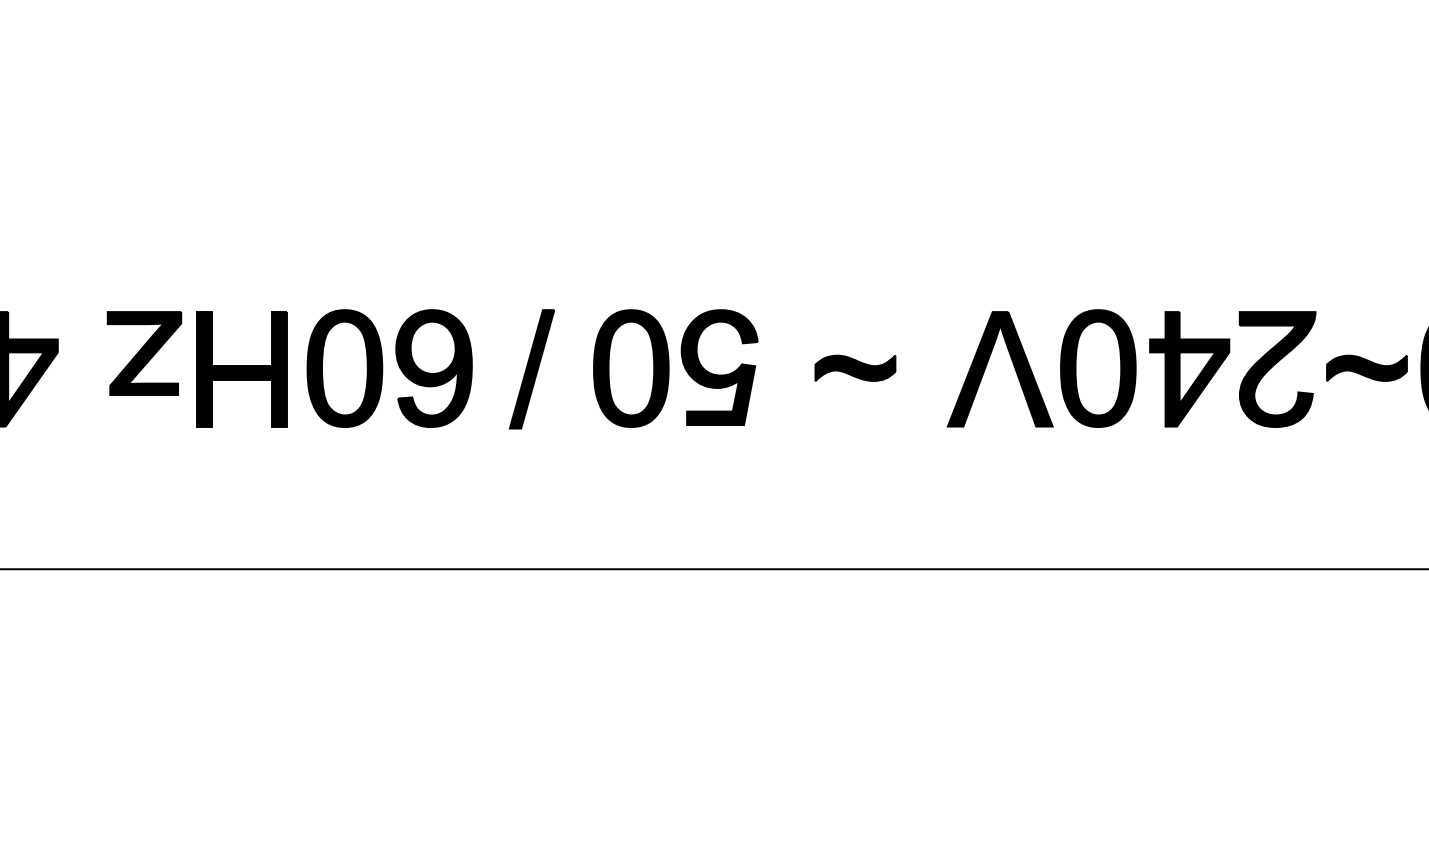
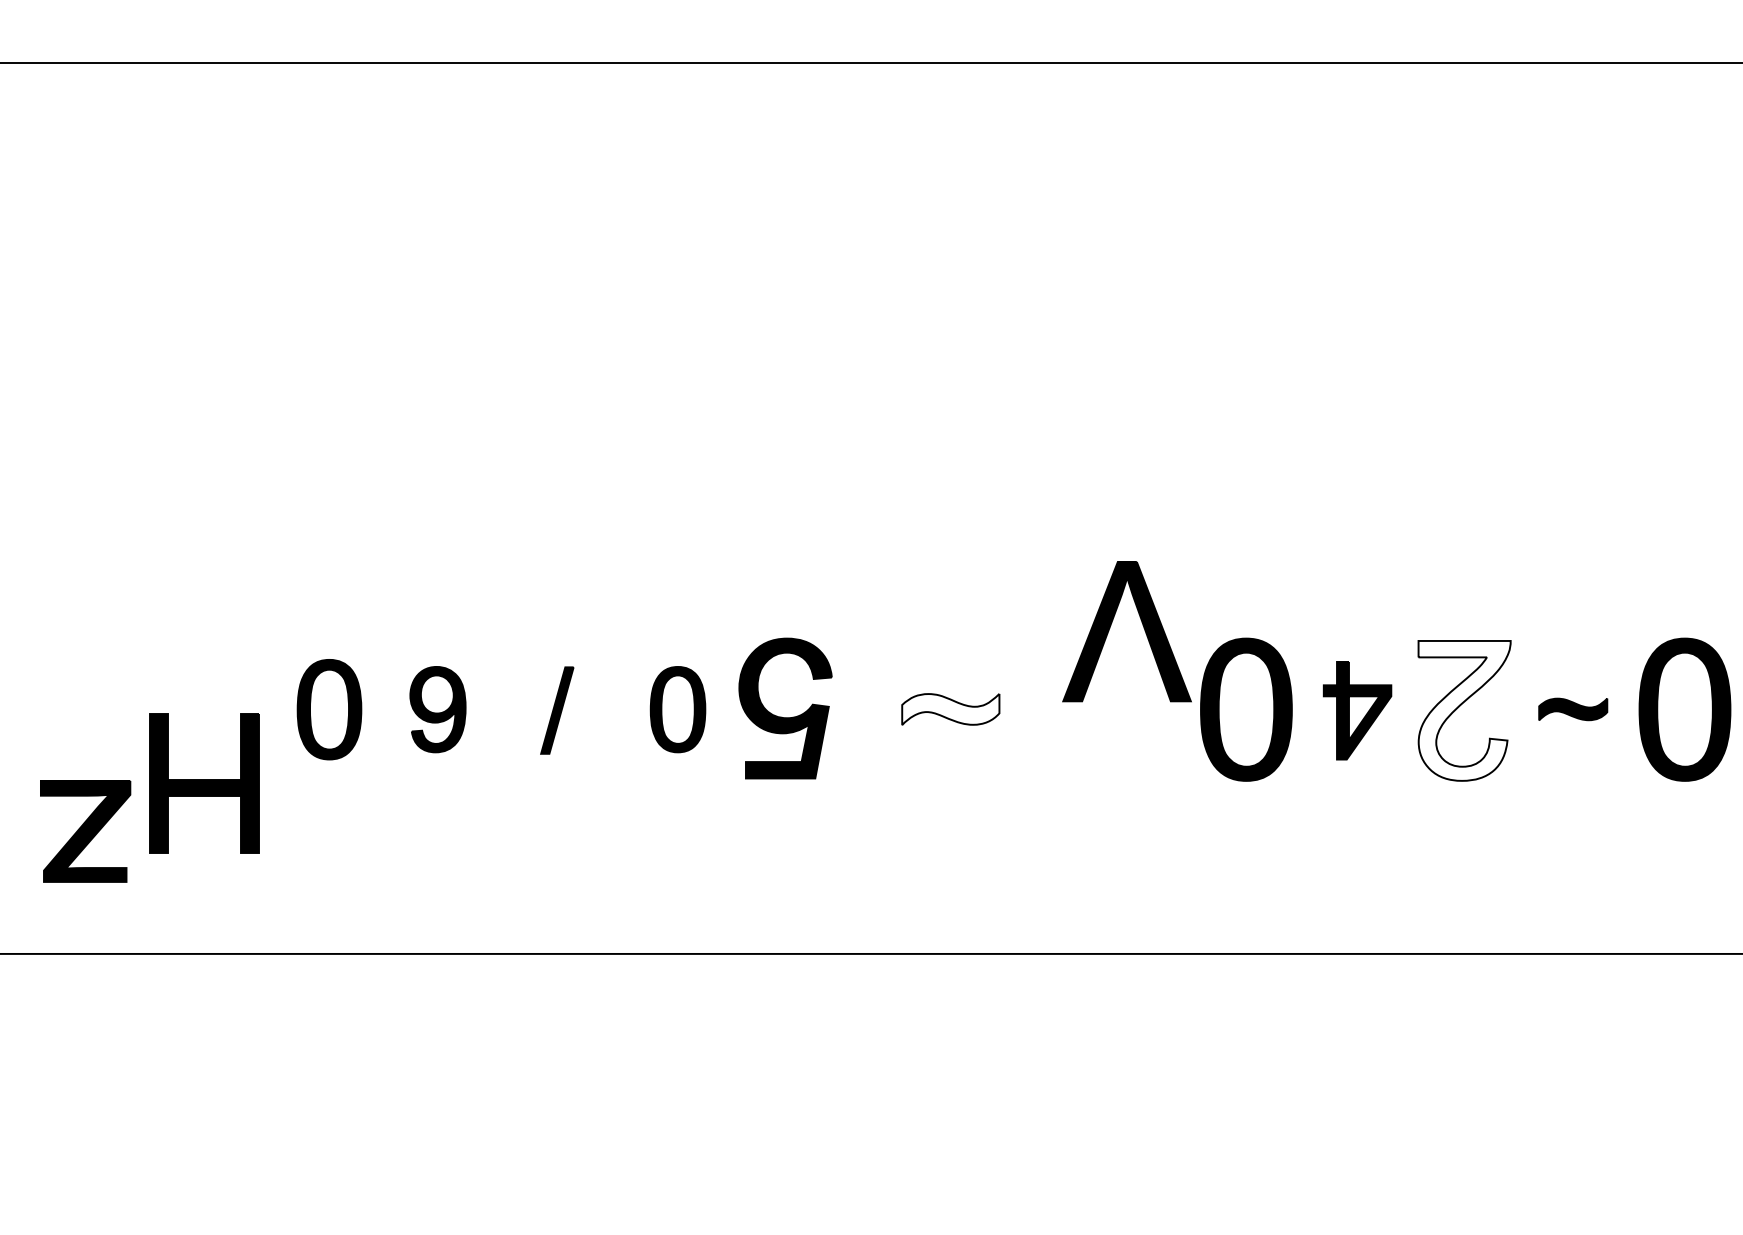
part: (144, 353) -> (85, 831), moved
part: (988, 362) -> (1112, 623), moved
part: (344, 368) -> (329, 709), size x0.7
part: (433, 368) -> (437, 709), size x0.6
part: (630, 368) -> (677, 709), size x0.6
fill: (855, 368) -> (950, 709), removed
part: (1366, 368) -> (1572, 709), size x0.7
part: (242, 369) -> (204, 783), moved
part: (532, 369) -> (557, 710), size x0.6
part: (1189, 369) -> (1357, 710), size x0.7
fill: (1277, 369) -> (1464, 710), removed

